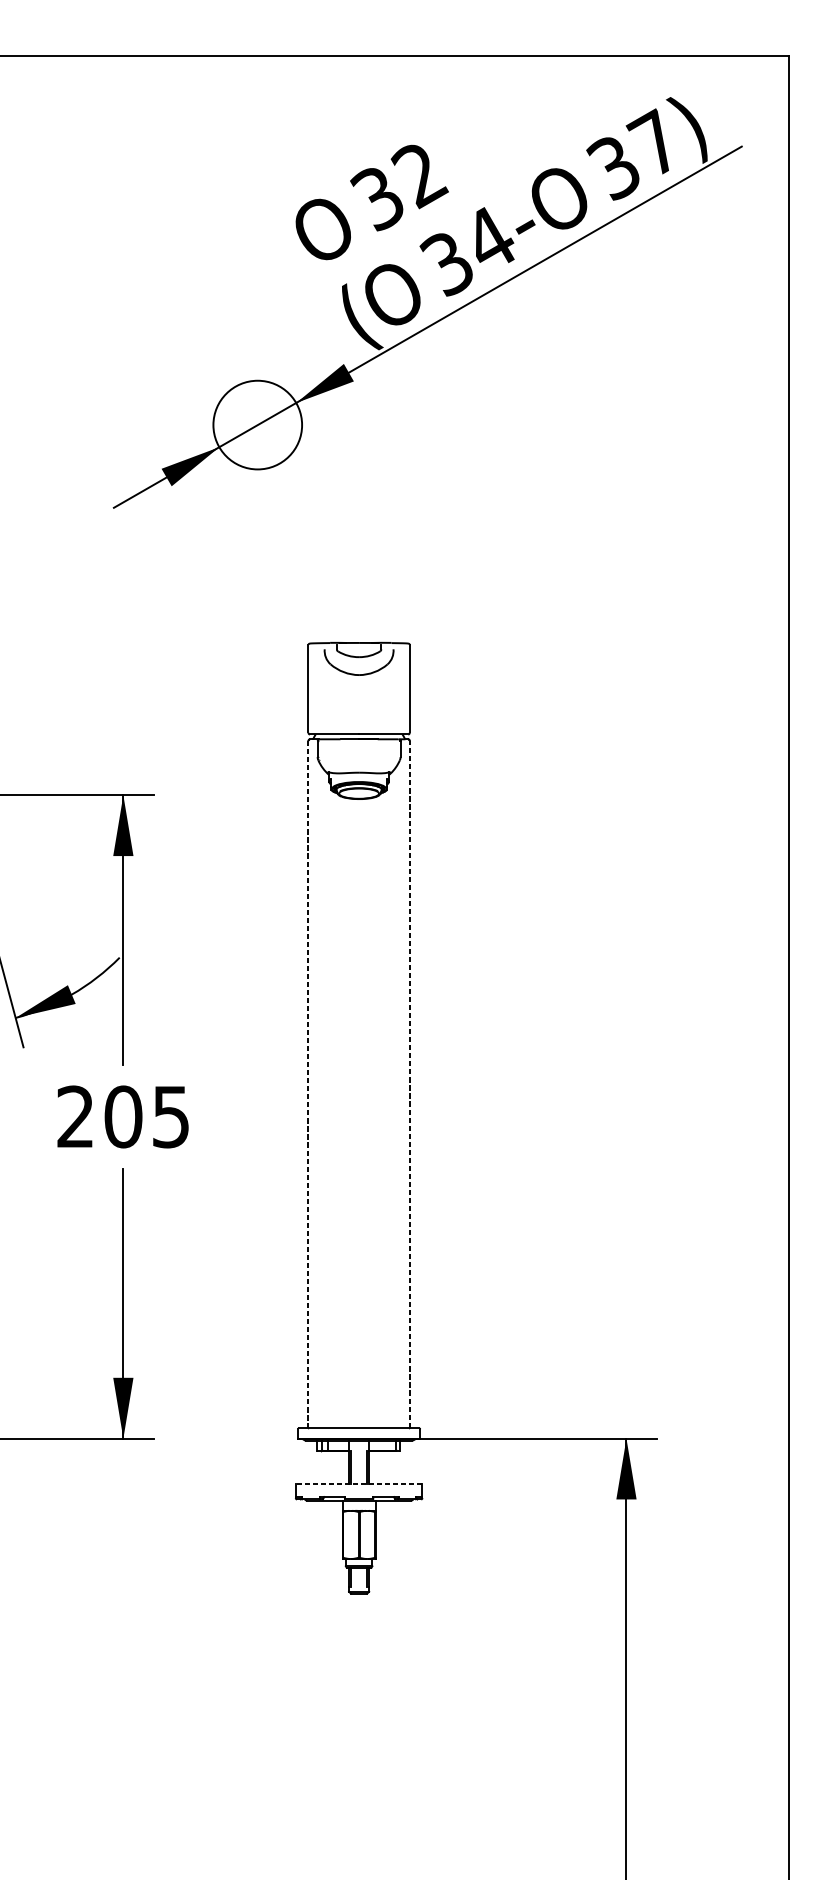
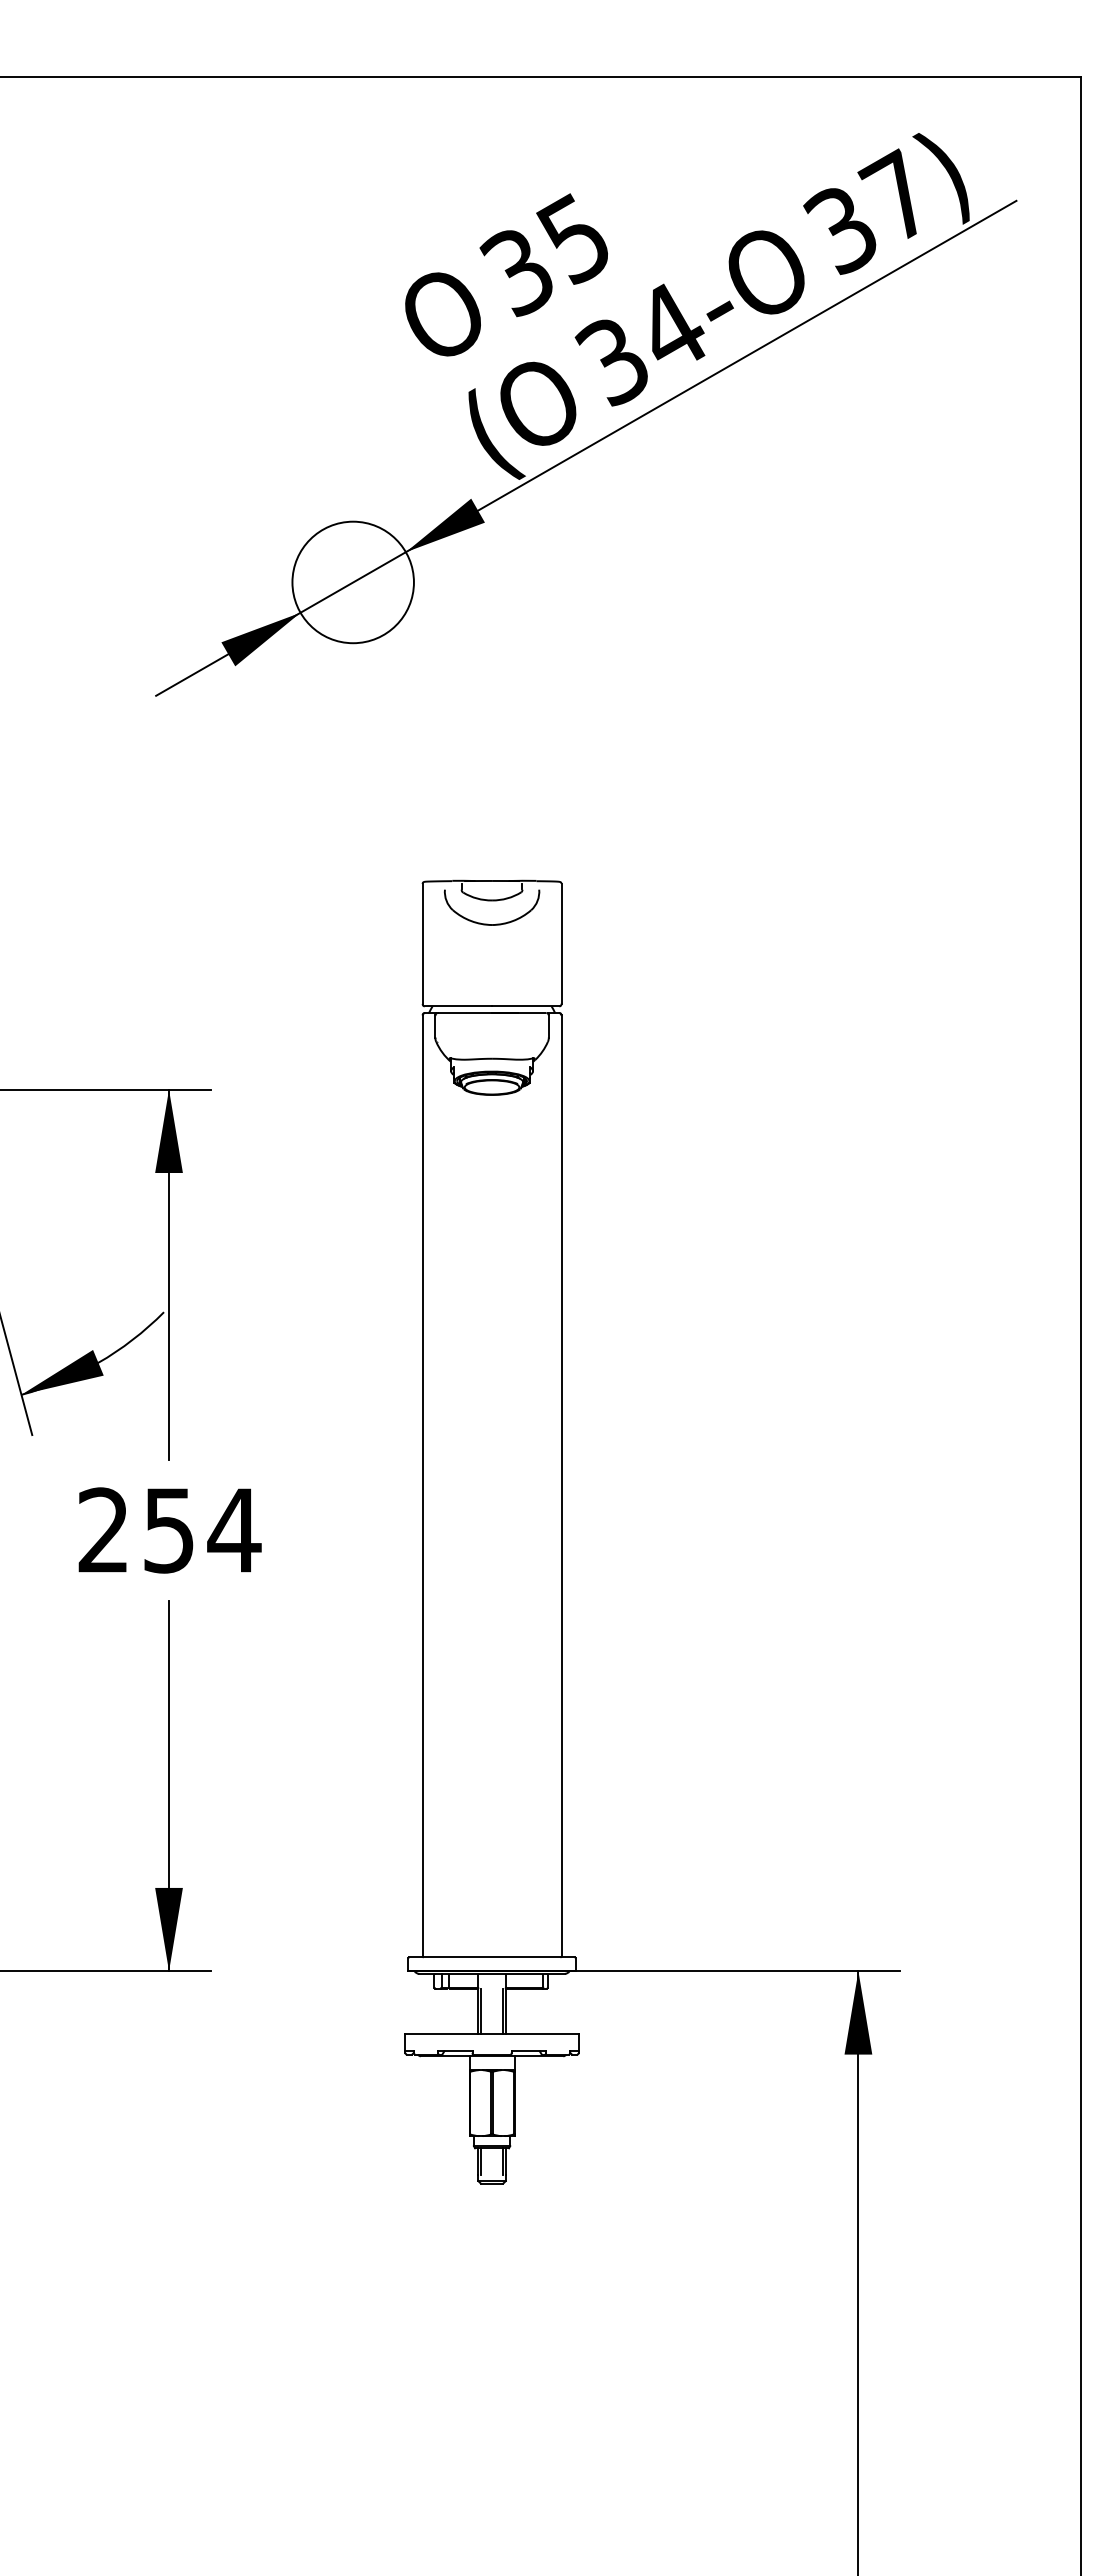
text: (420, 174) -> (575, 239), 32 -> 35
line: (308, 1084) -> (422, 1486), dashed -> solid
line: (409, 1084) -> (561, 1485), dashed -> solid
text: (147, 1116) -> (202, 1530), 205 -> 254
line: (359, 1484) -> (492, 2033), dashed -> solid

